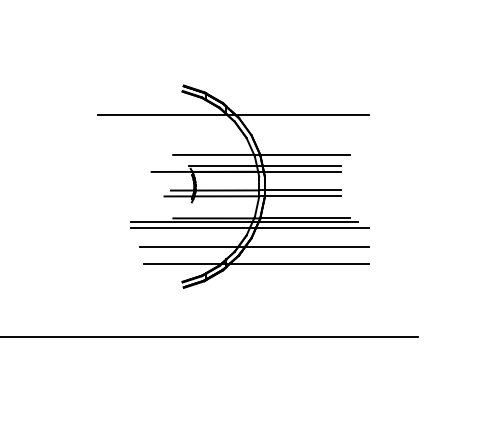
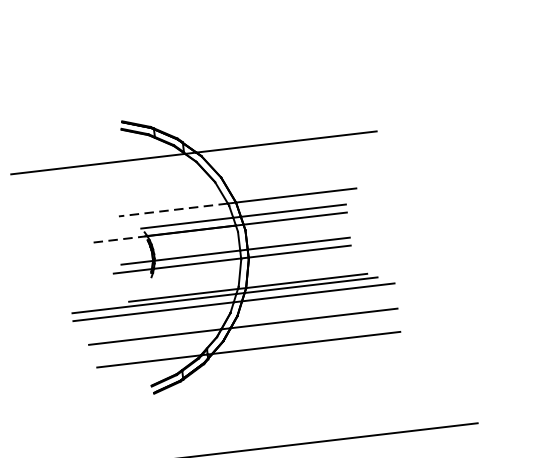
line: (213, 154) -> (173, 209), solid -> dashed
line: (171, 171) -> (119, 238), solid -> dashed

